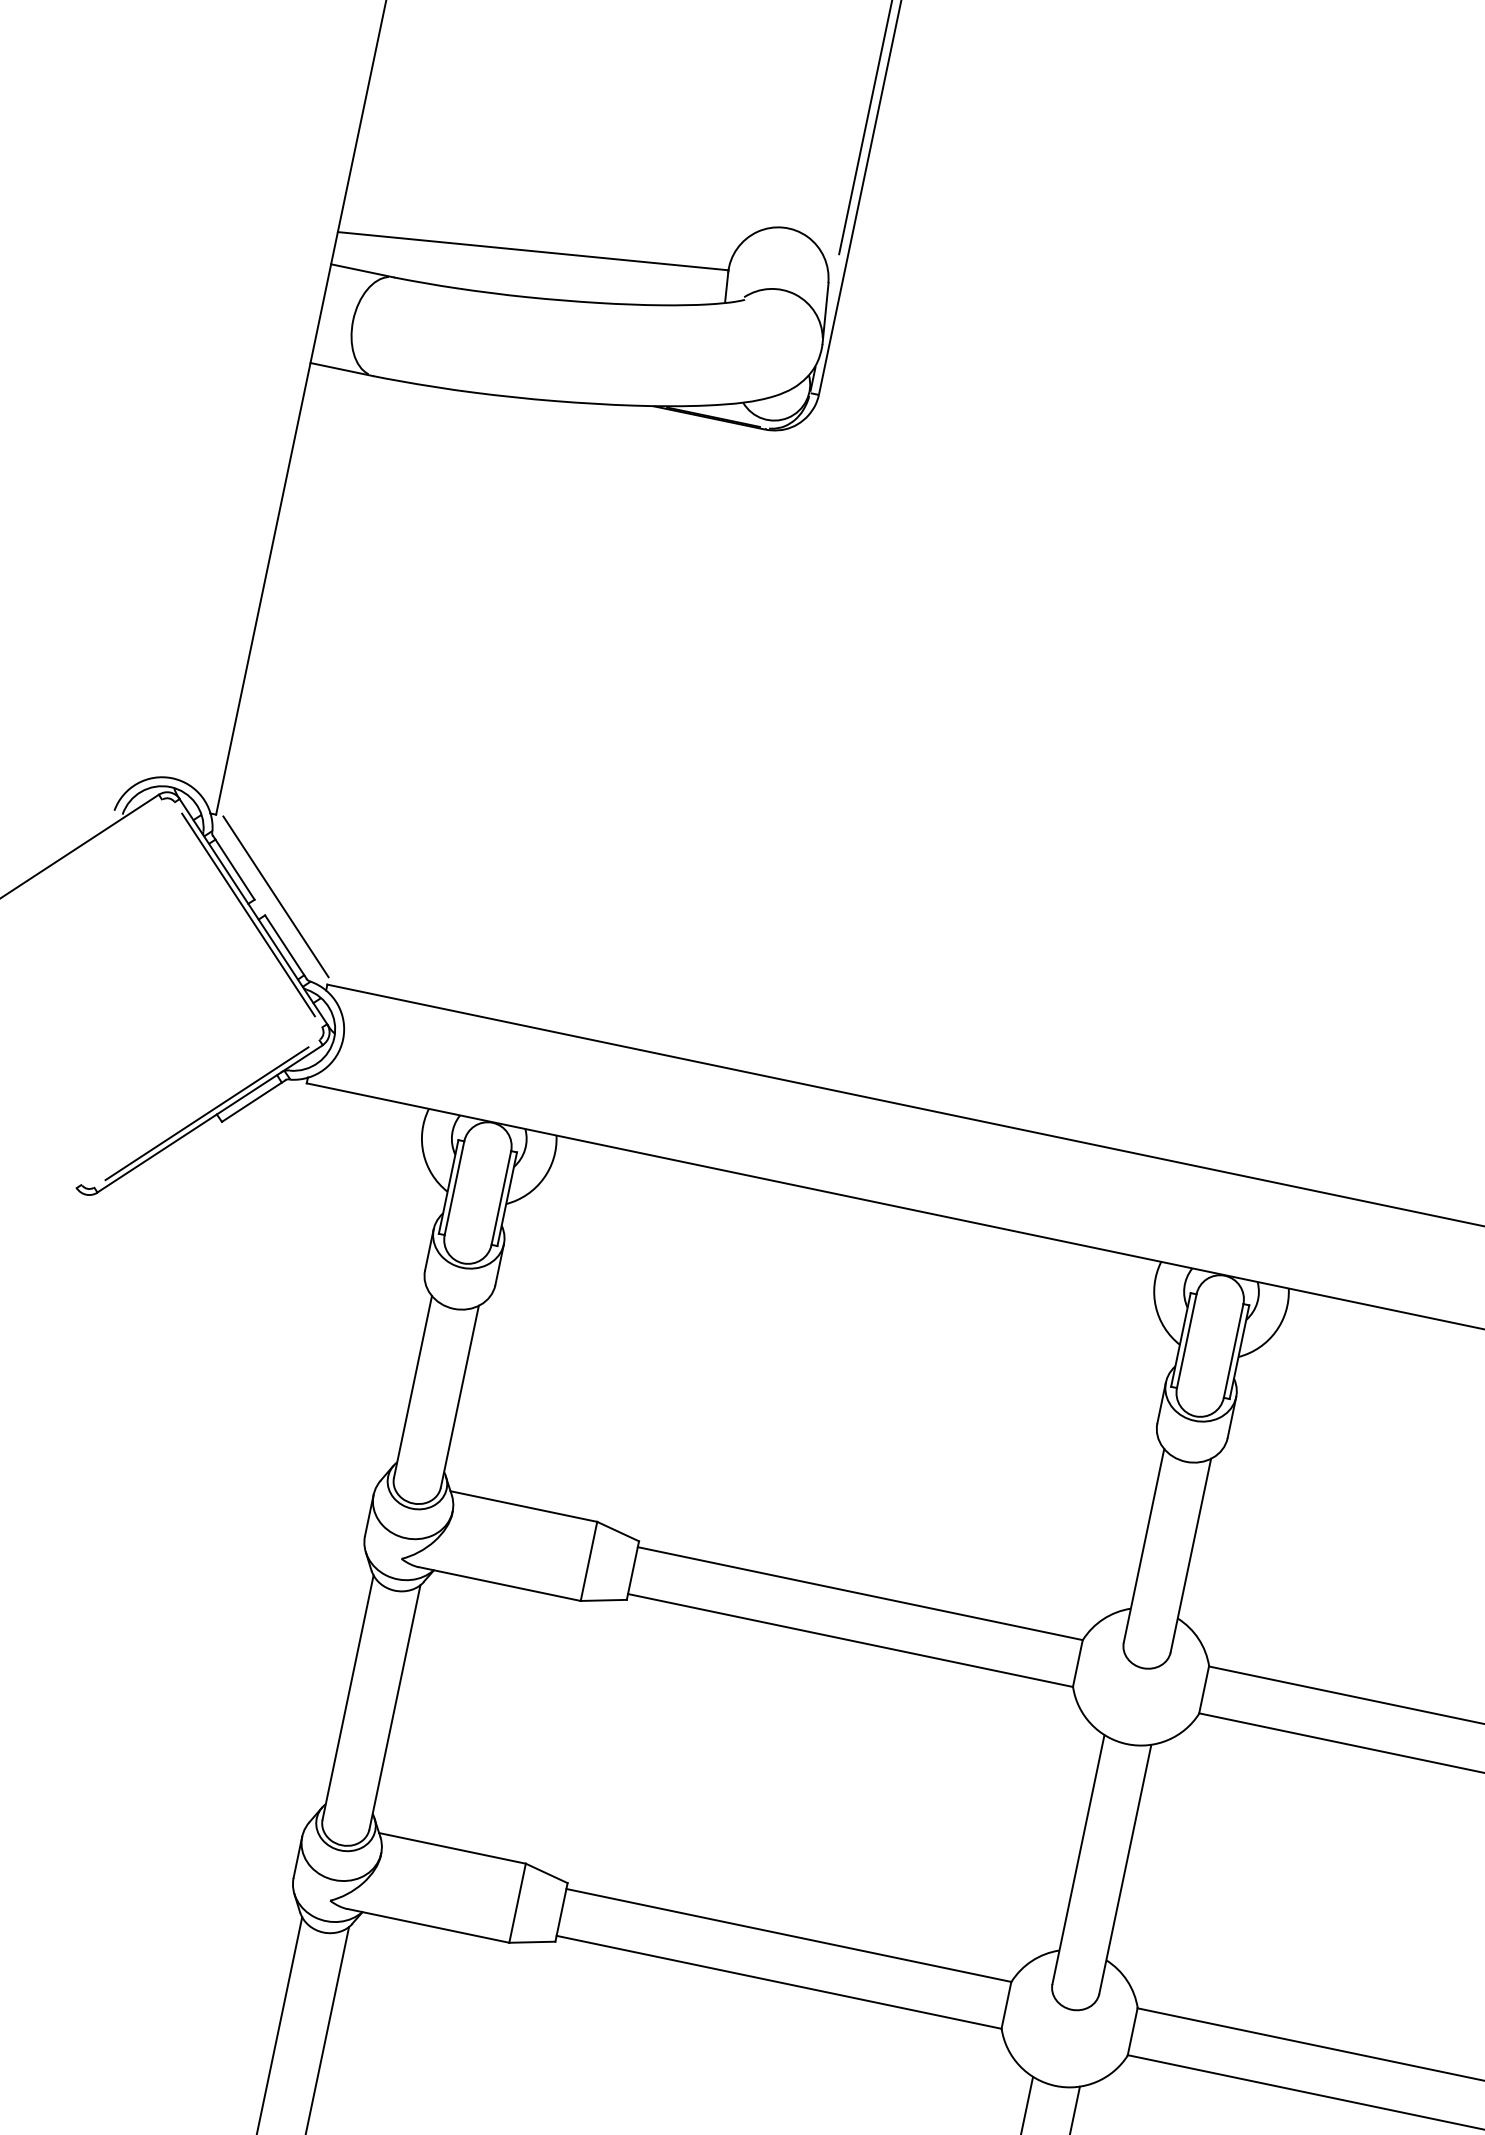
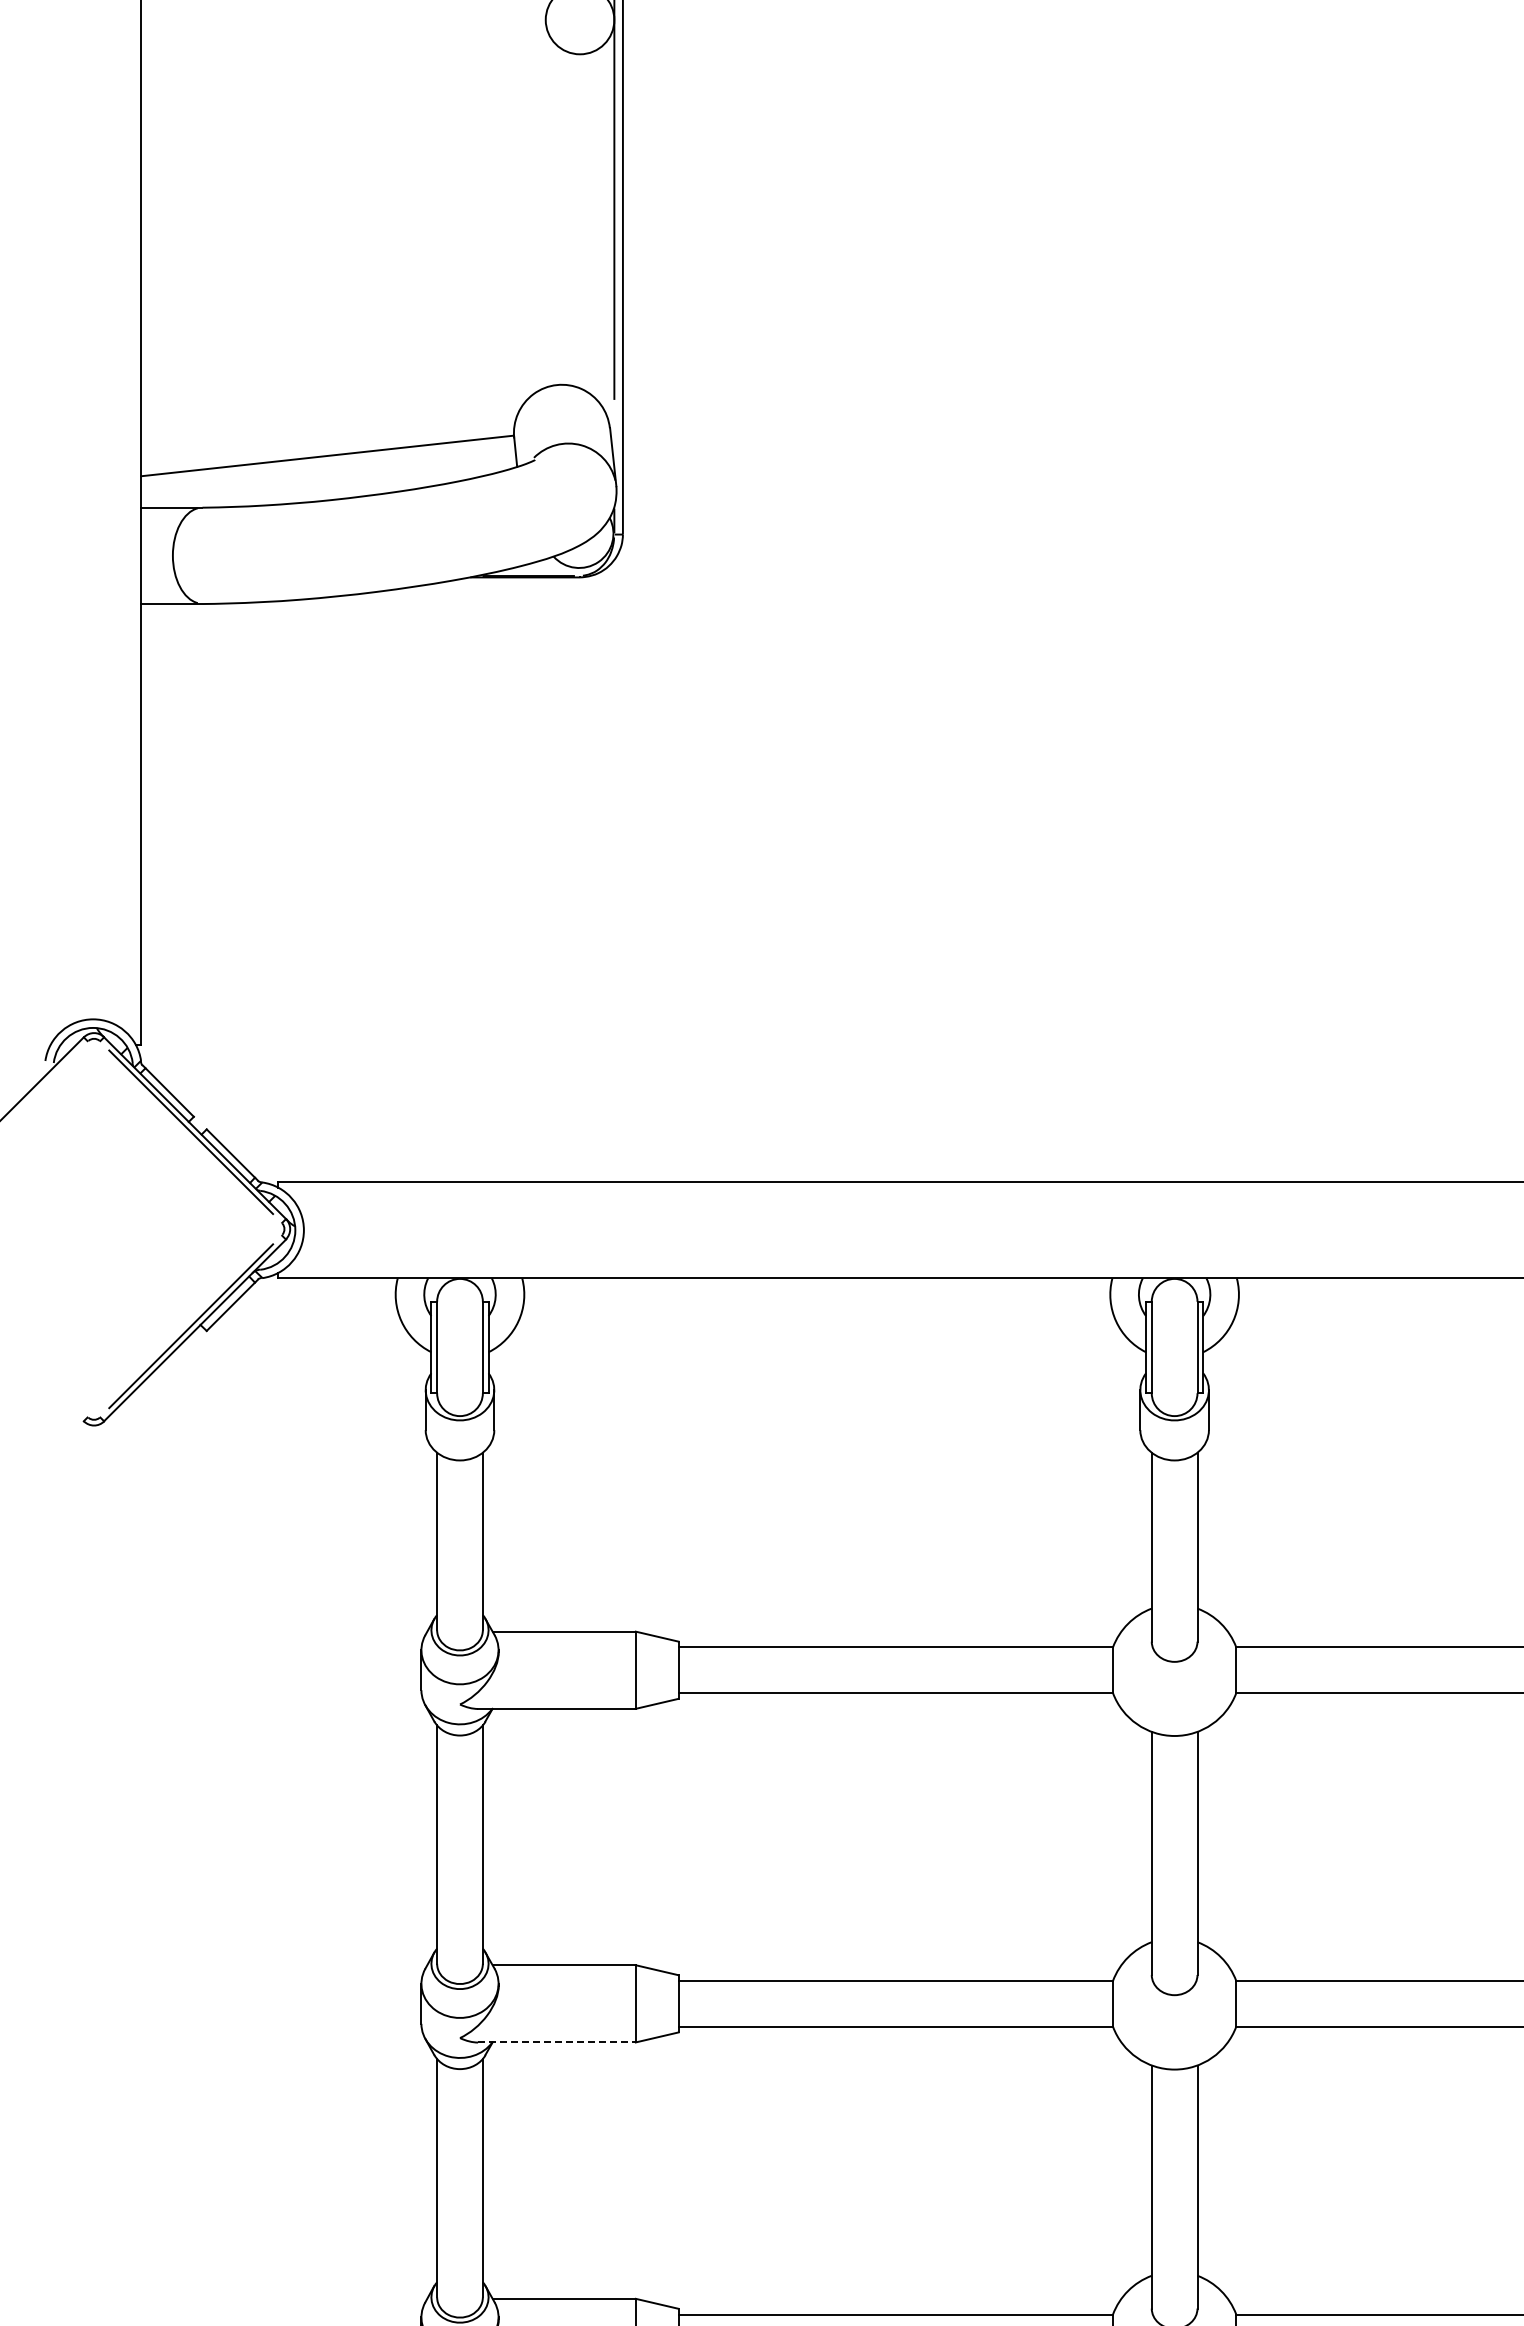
line: (276, 896) -> (213, 1109), removed
line: (428, 1925) -> (556, 2042), solid -> dashed

